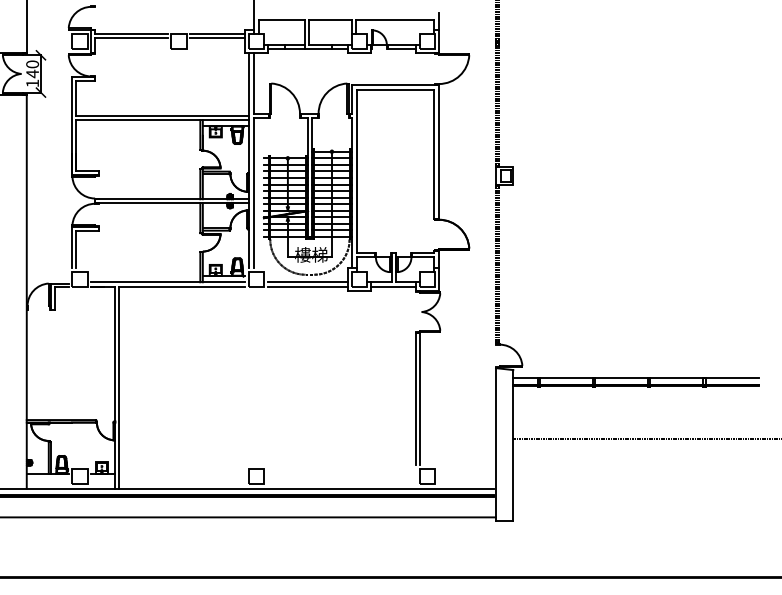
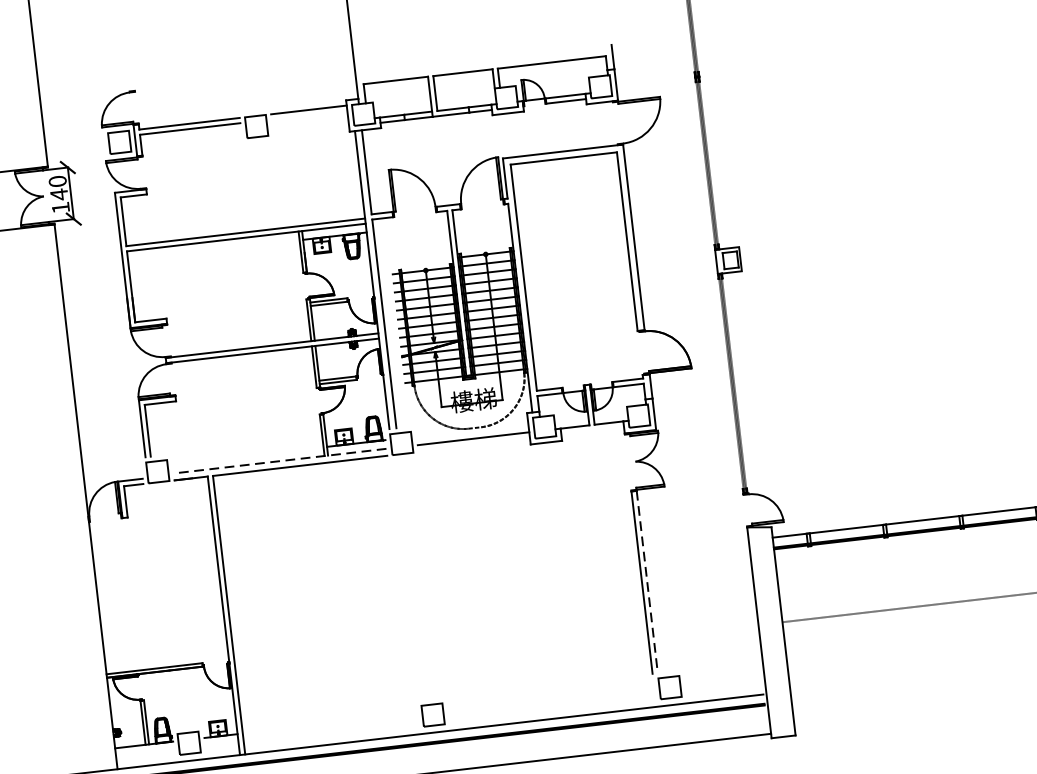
line: (217, 37) -> (309, 114), removed
line: (168, 282) -> (280, 461), solid -> dashed
line: (307, 287) -> (473, 446), removed
line: (393, 287) -> (592, 432), removed
line: (420, 398) -> (647, 581), solid -> dashed

